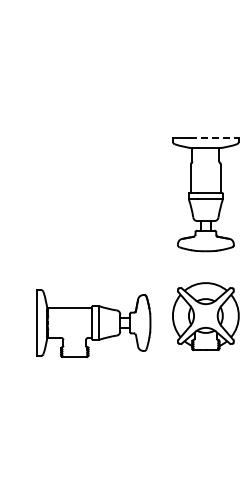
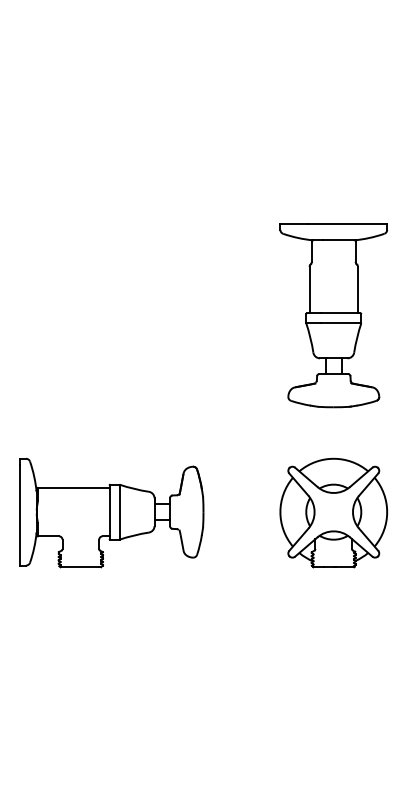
line: (214, 137) -> (347, 222), dashed -> solid
part: (93, 323) -> (111, 512), moved

